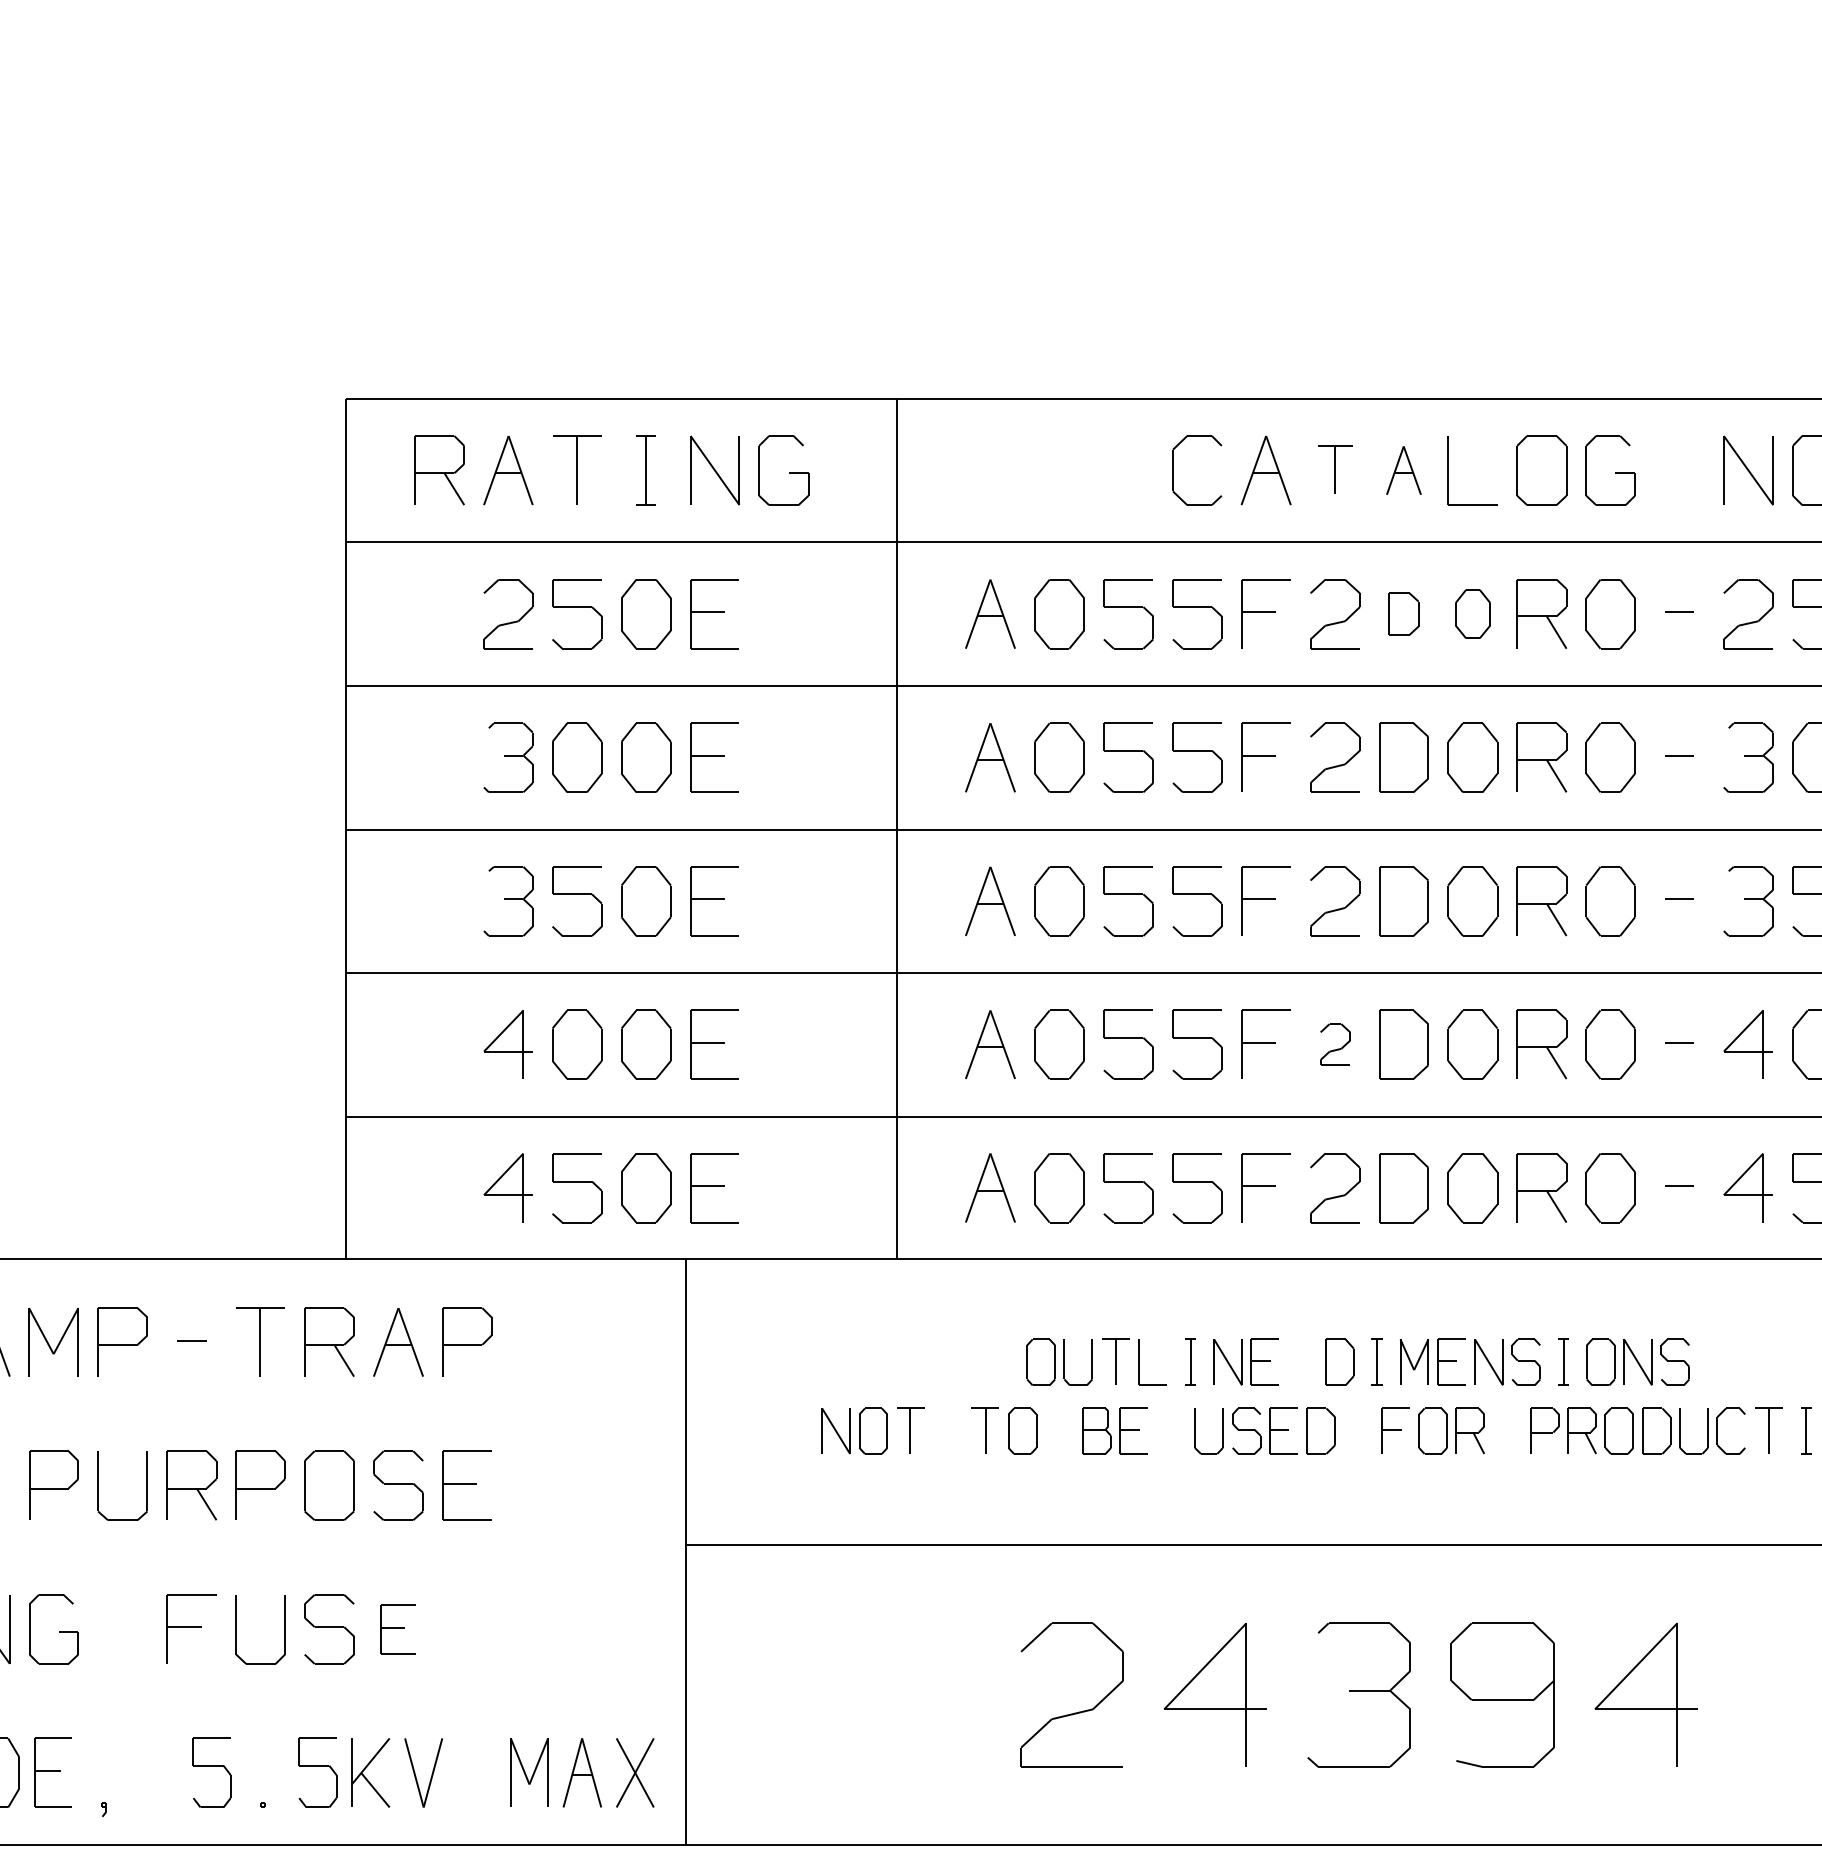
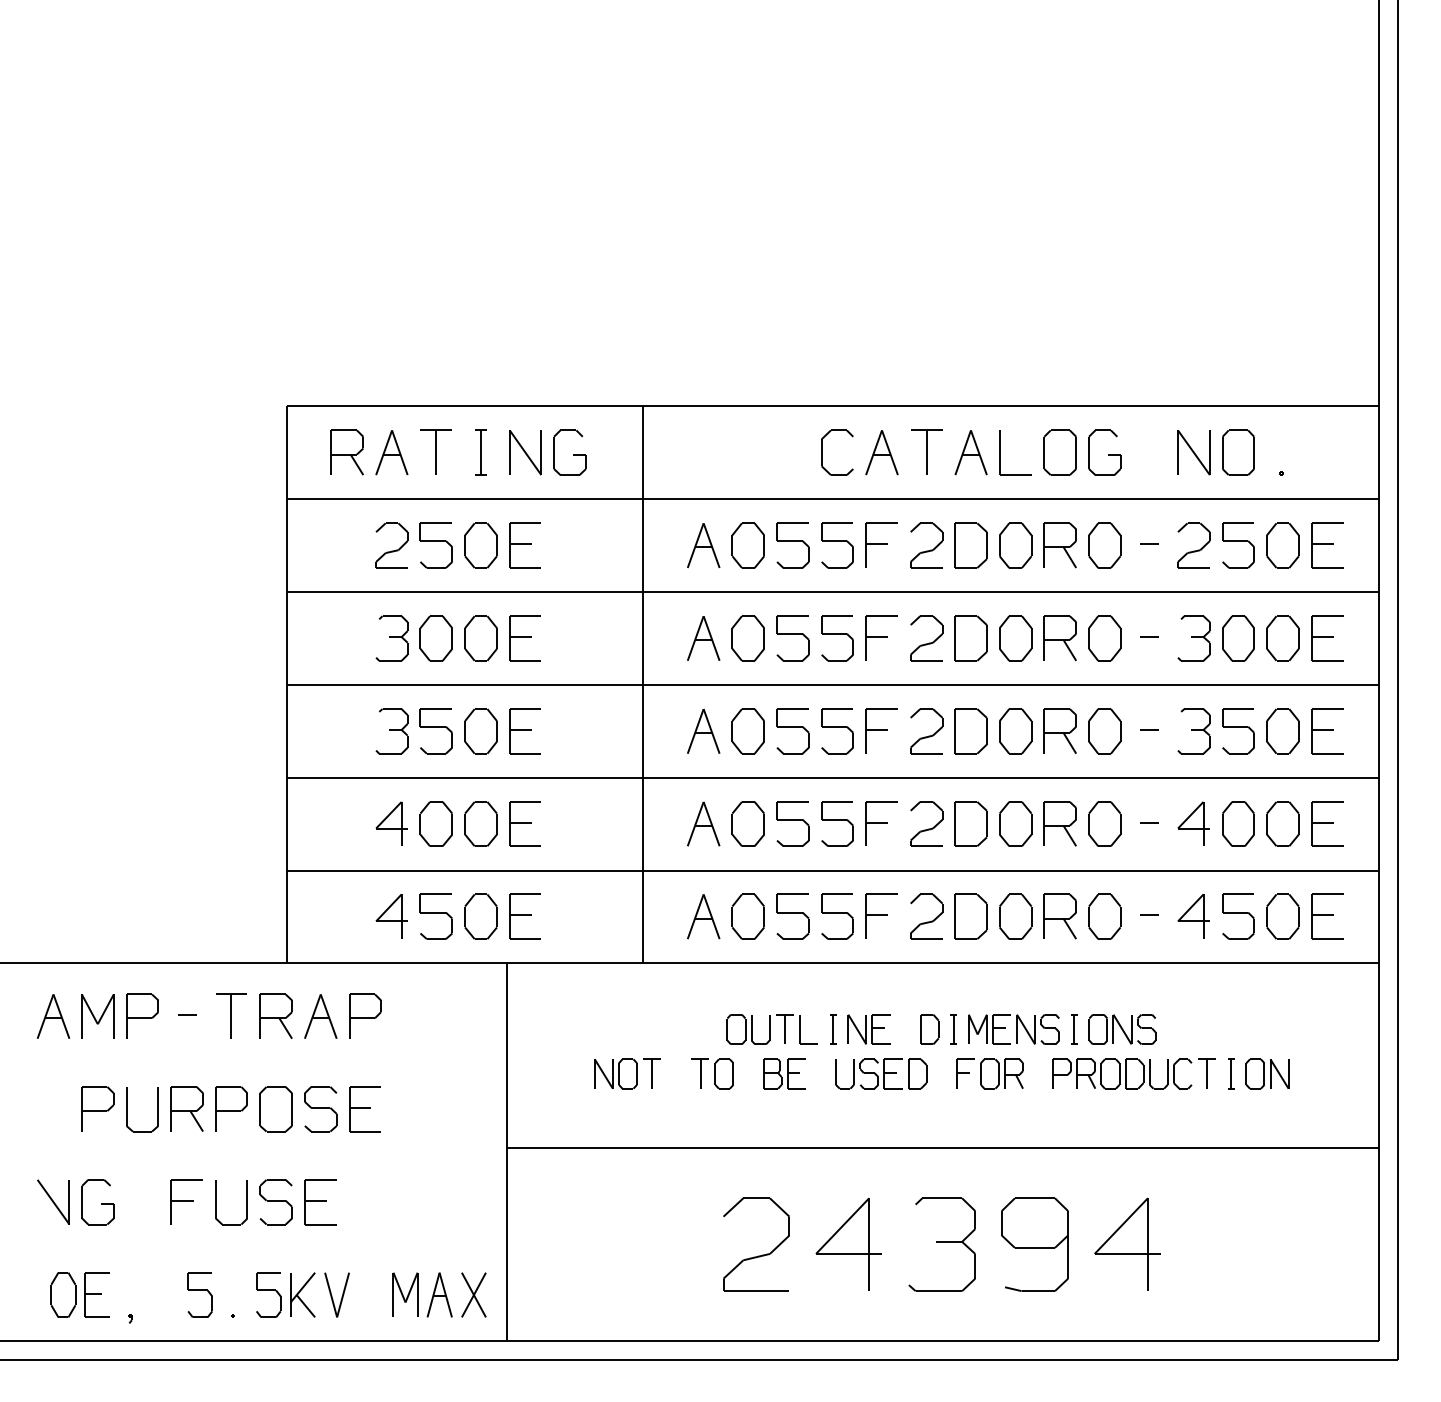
part: (1334, 468) -> (926, 451), size x1.43
part: (1403, 470) -> (970, 452), size x1.43
part: (1403, 613) -> (970, 545), size x1.67
part: (1472, 613) -> (1015, 545), size x1.43
part: (1334, 1043) -> (926, 823), size x1.67
part: (398, 1629) -> (320, 1202), size x1.43

